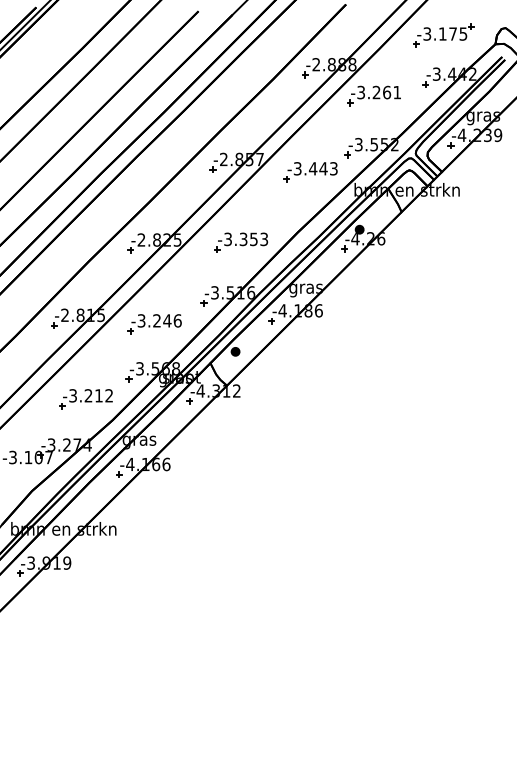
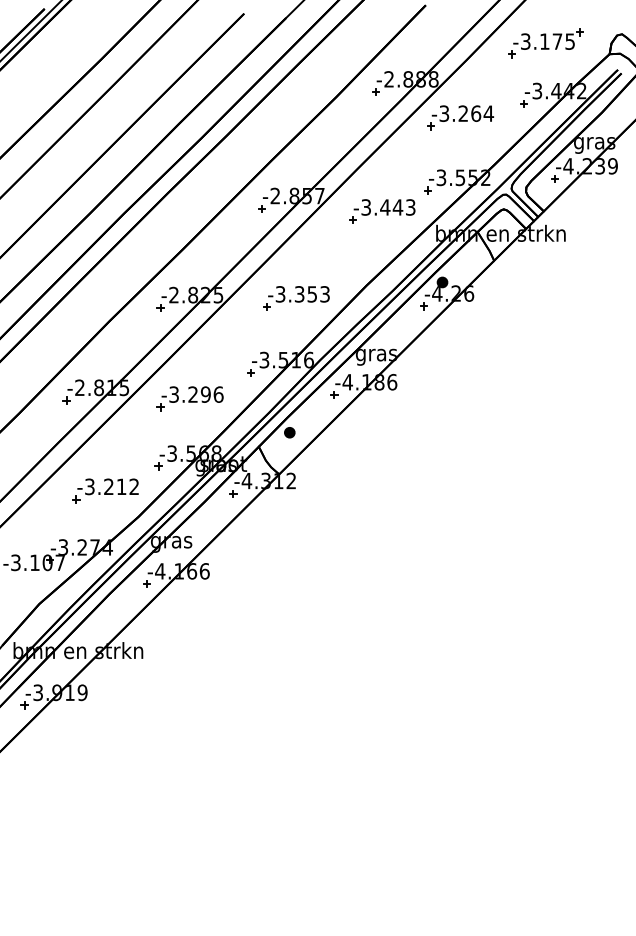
text: (397, 92) -> (488, 113), -3.261 -> -3.264
text: (167, 320) -> (205, 394), -3.246 -> -3.296

